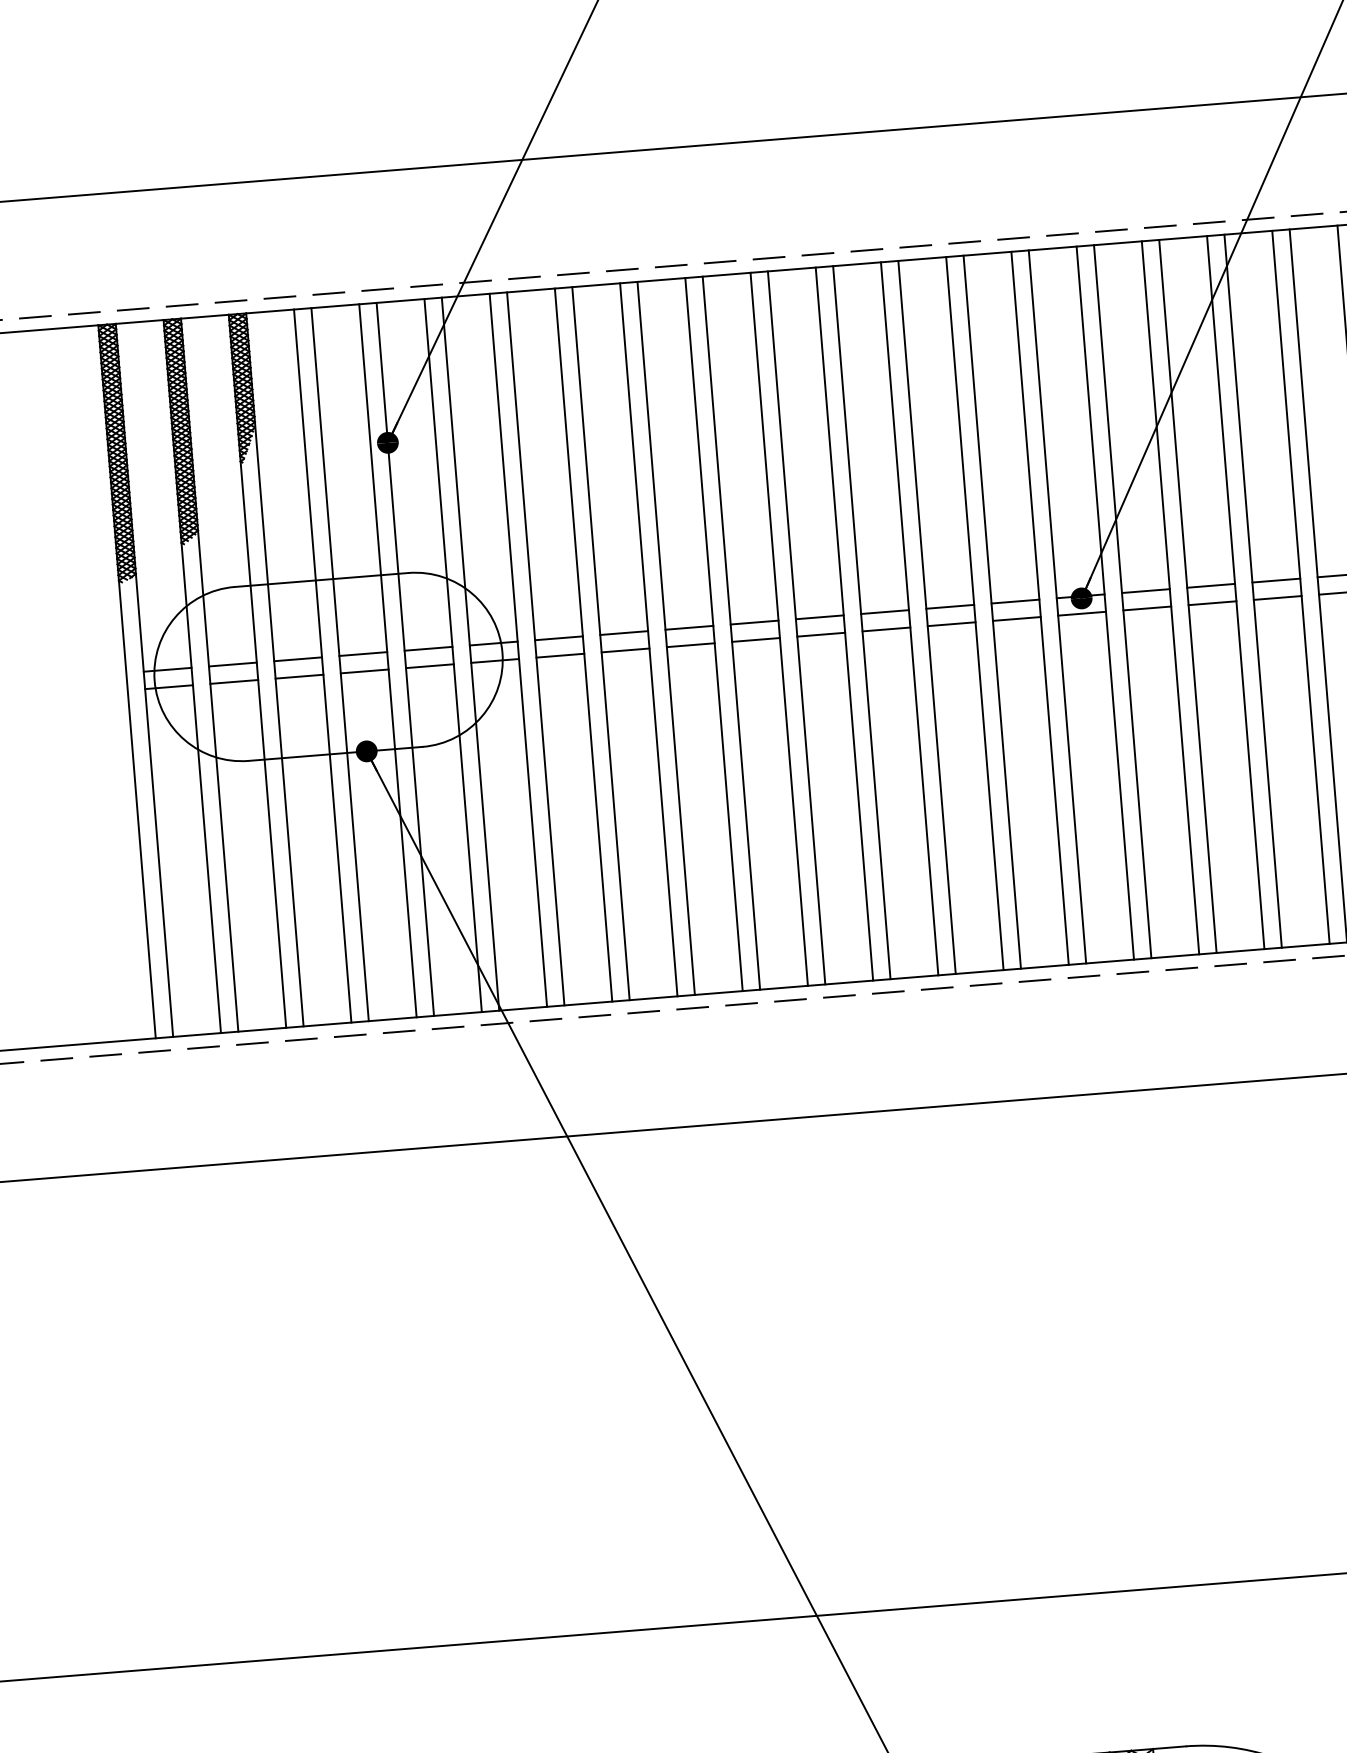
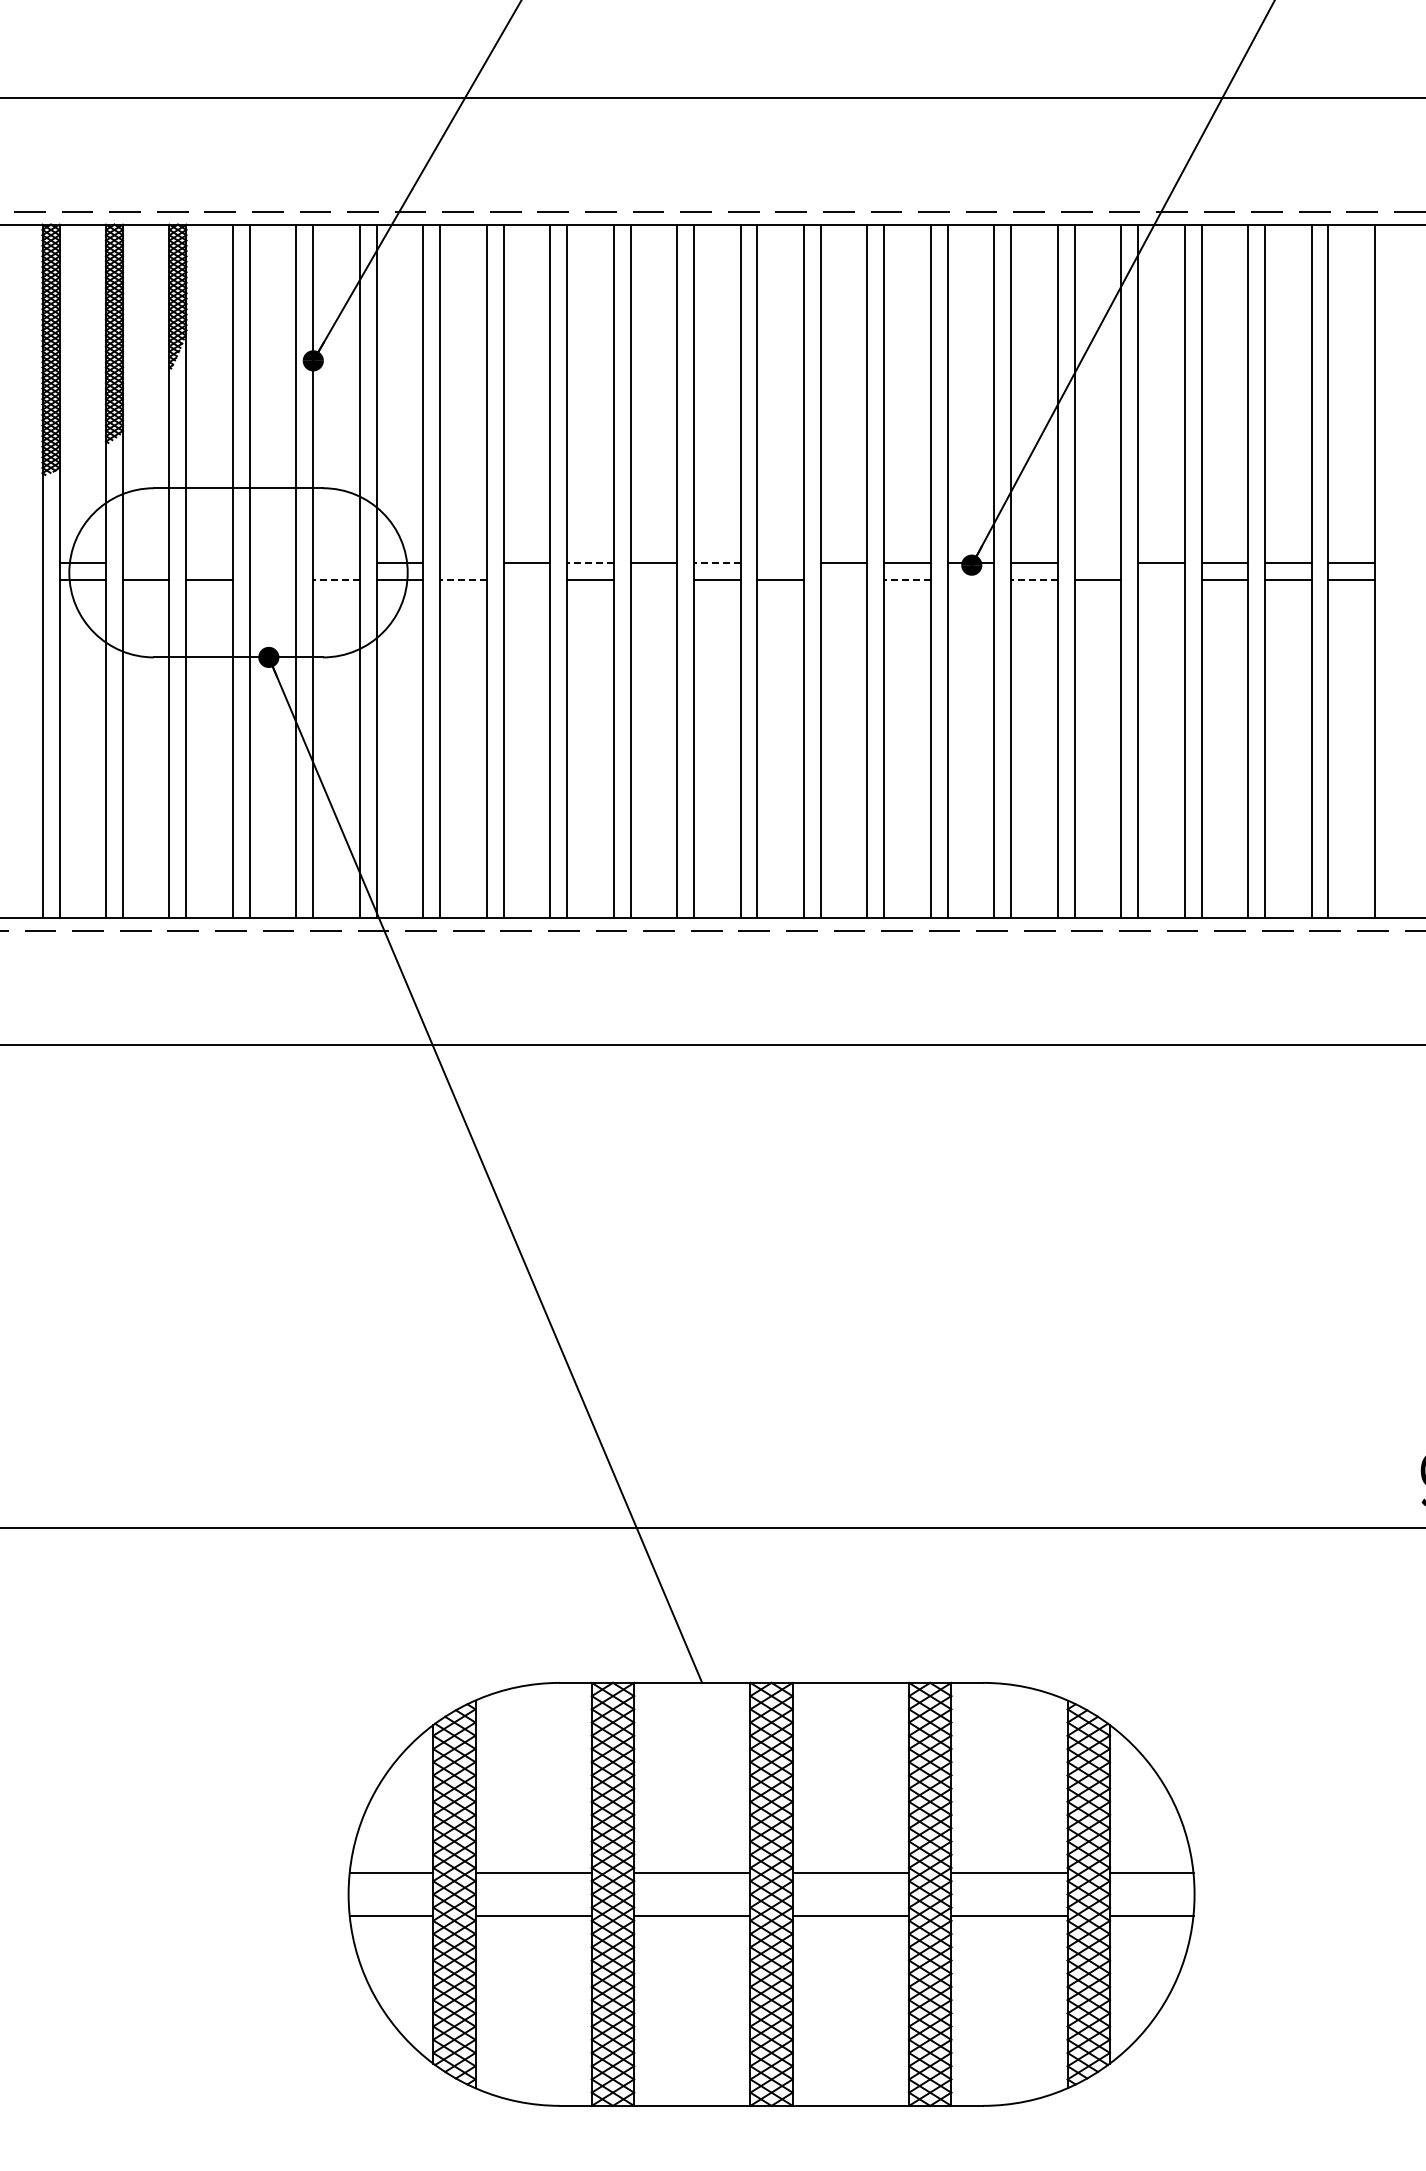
line: (1210, 586) -> (1097, 563), removed
line: (1277, 597) -> (1161, 579), removed
line: (1146, 608) -> (1033, 579), solid -> dashed
line: (884, 612) -> (780, 563), removed
line: (1081, 613) -> (970, 579), removed
line: (819, 617) -> (716, 563), solid -> dashed
line: (1016, 618) -> (907, 579), solid -> dashed
line: (950, 623) -> (843, 579), removed
line: (688, 628) -> (589, 563), solid -> dashed
line: (559, 638) -> (463, 563), removed
line: (755, 639) -> (653, 579), removed
line: (428, 649) -> (336, 563), removed
line: (625, 649) -> (526, 579), removed
line: (362, 654) -> (272, 563), removed
line: (559, 655) -> (462, 579), solid -> dashed
line: (297, 659) -> (209, 563), removed
line: (232, 665) -> (145, 563), removed
line: (429, 665) -> (336, 579), solid -> dashed
line: (364, 670) -> (272, 579), removed

